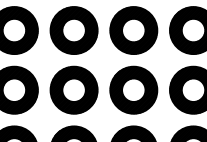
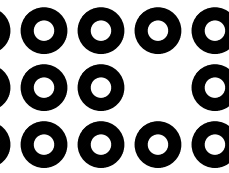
part: (133, 90) -> (157, 87), removed

